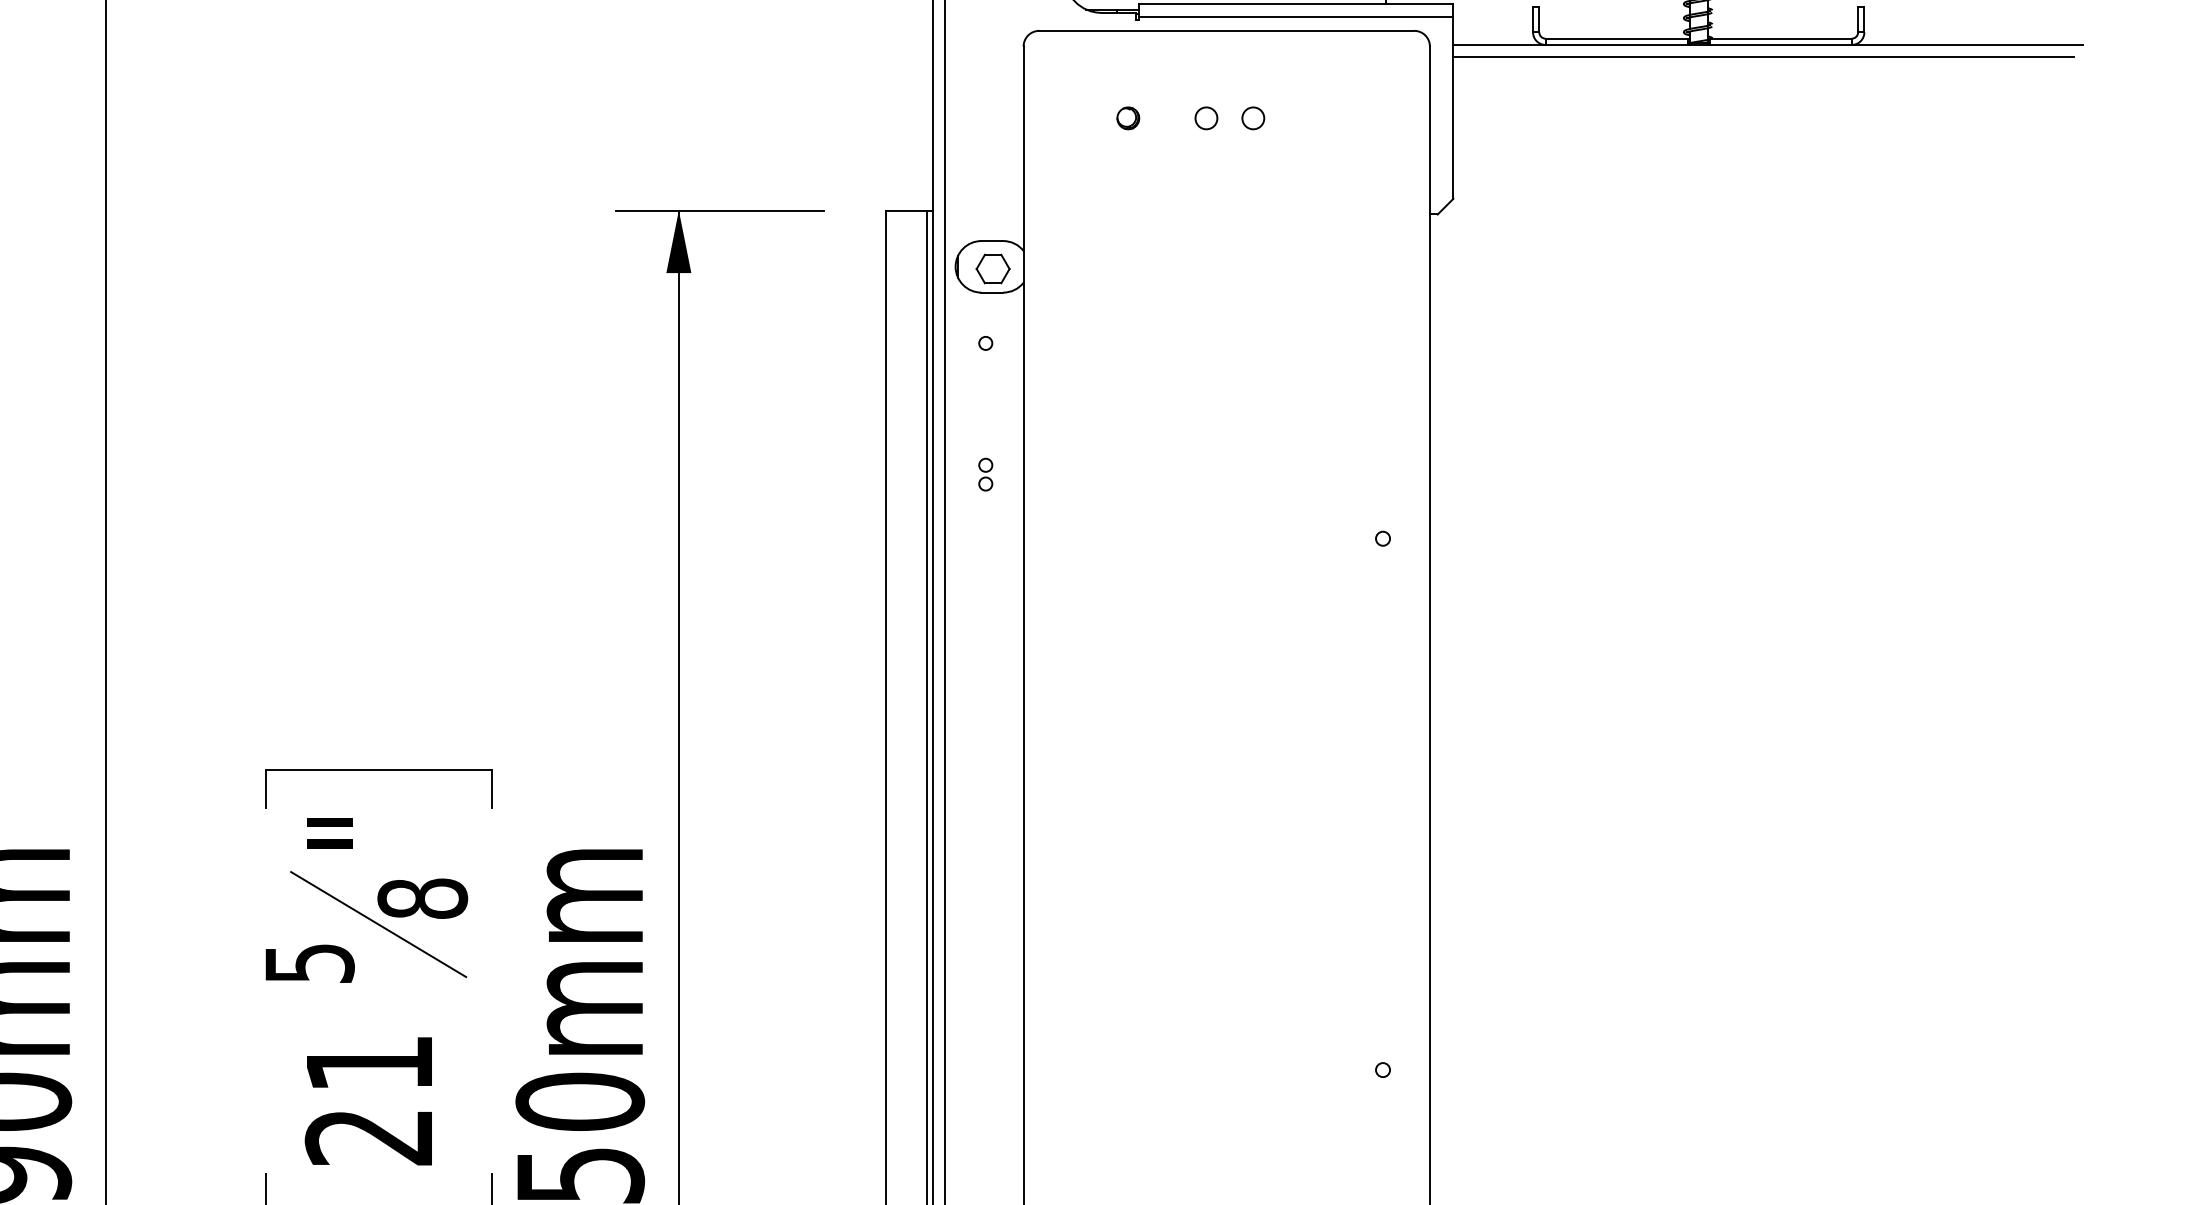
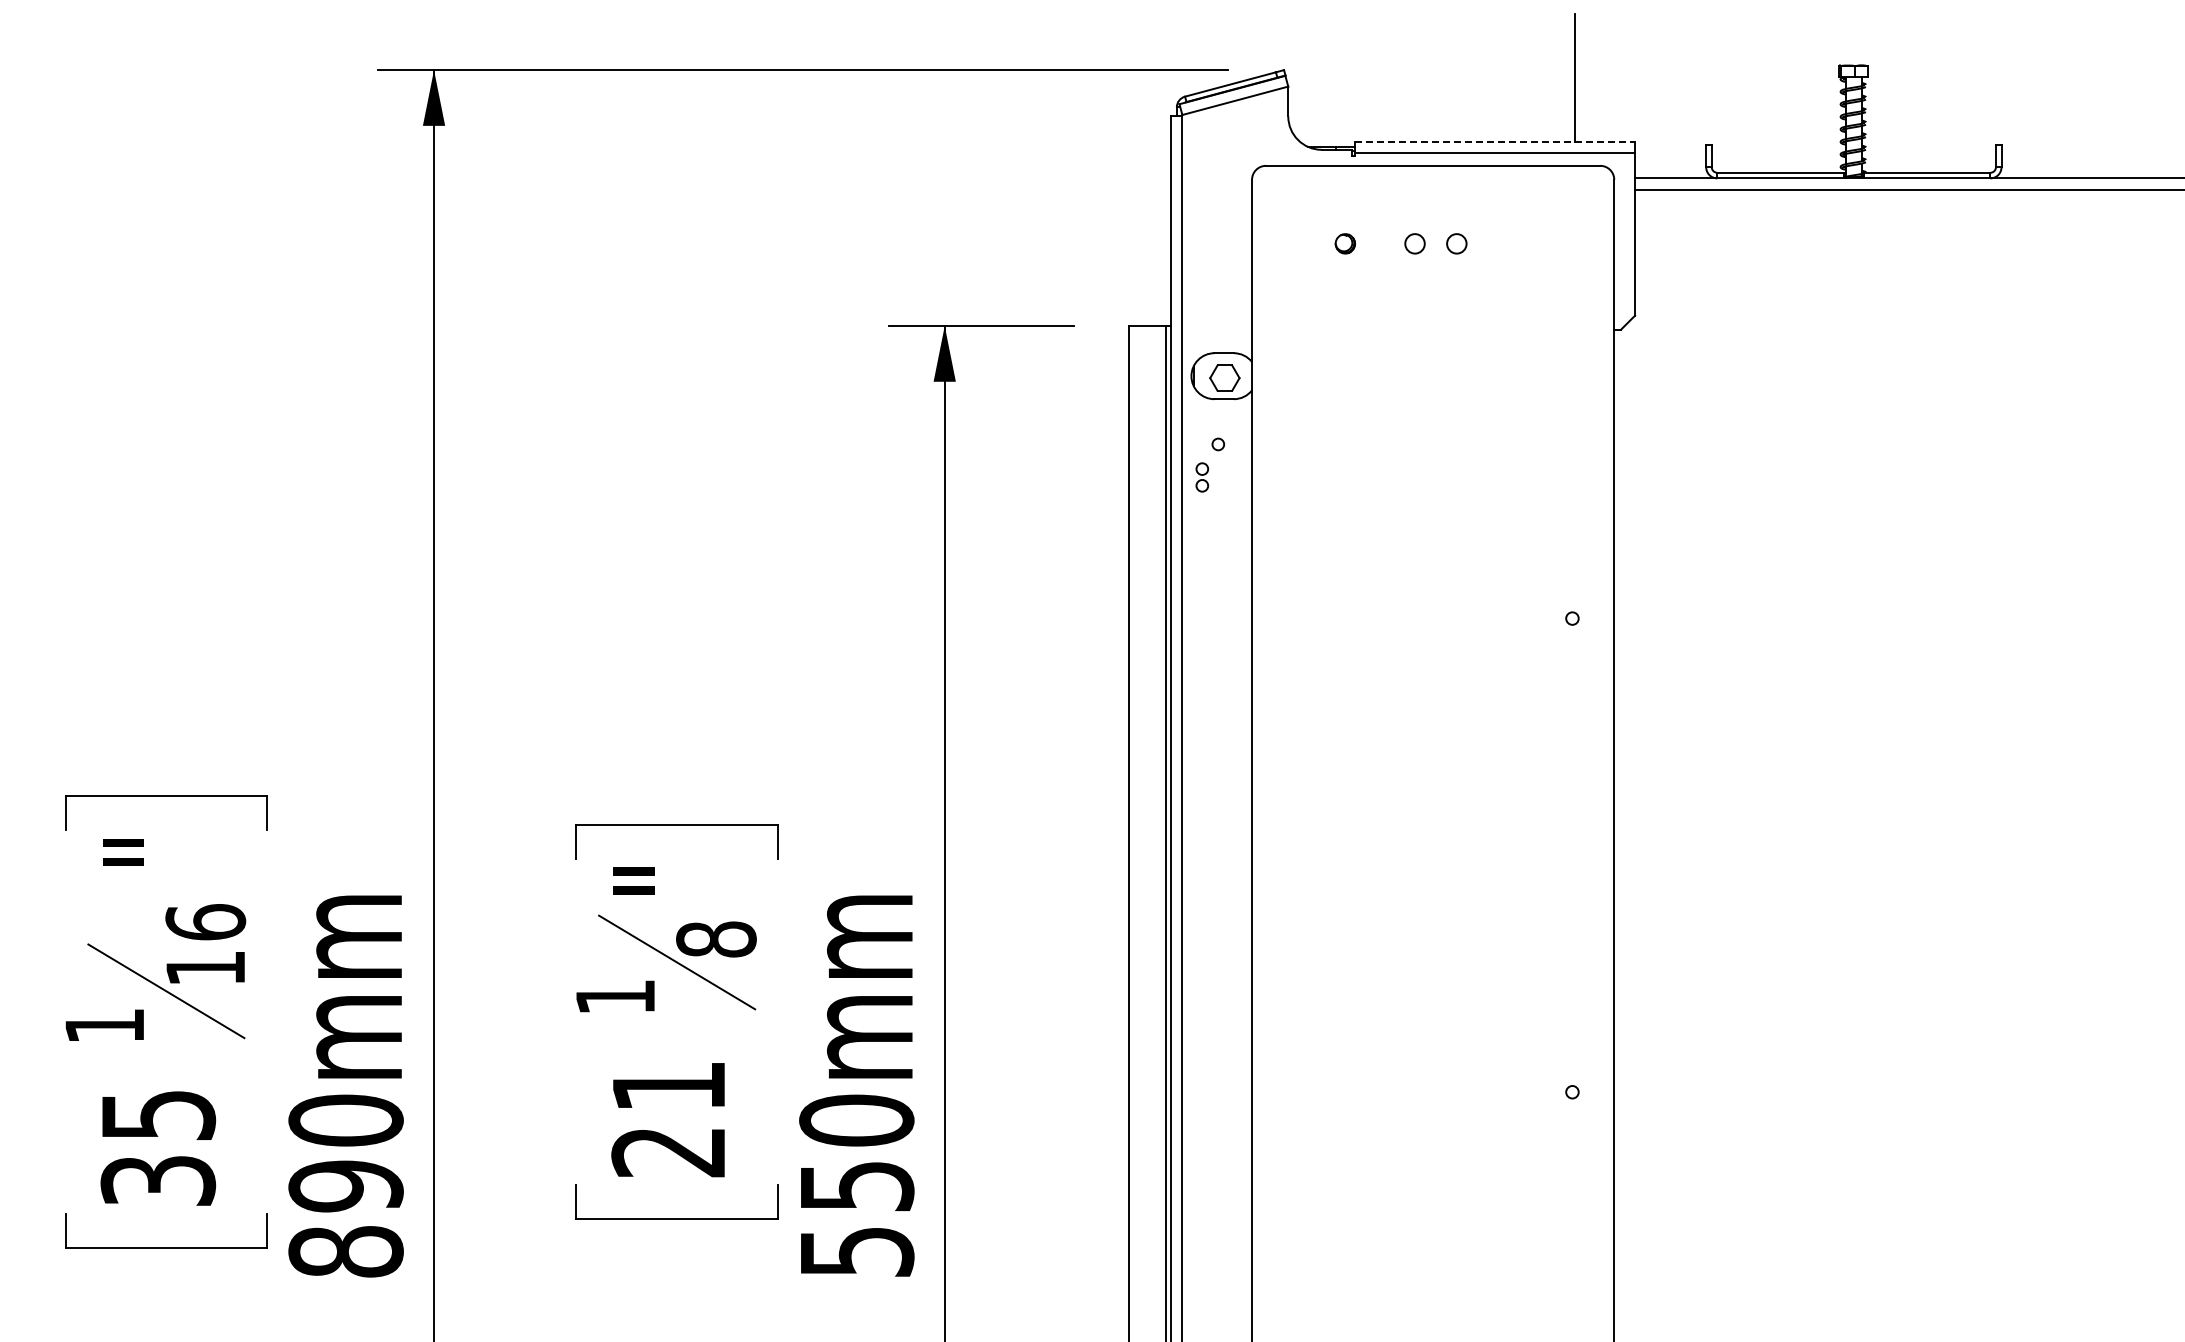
line: (1296, 4) -> (1495, 142), solid -> dashed
part: (984, 474) -> (1201, 477), moved
text: (309, 963) -> (615, 997), 5 -> 1

